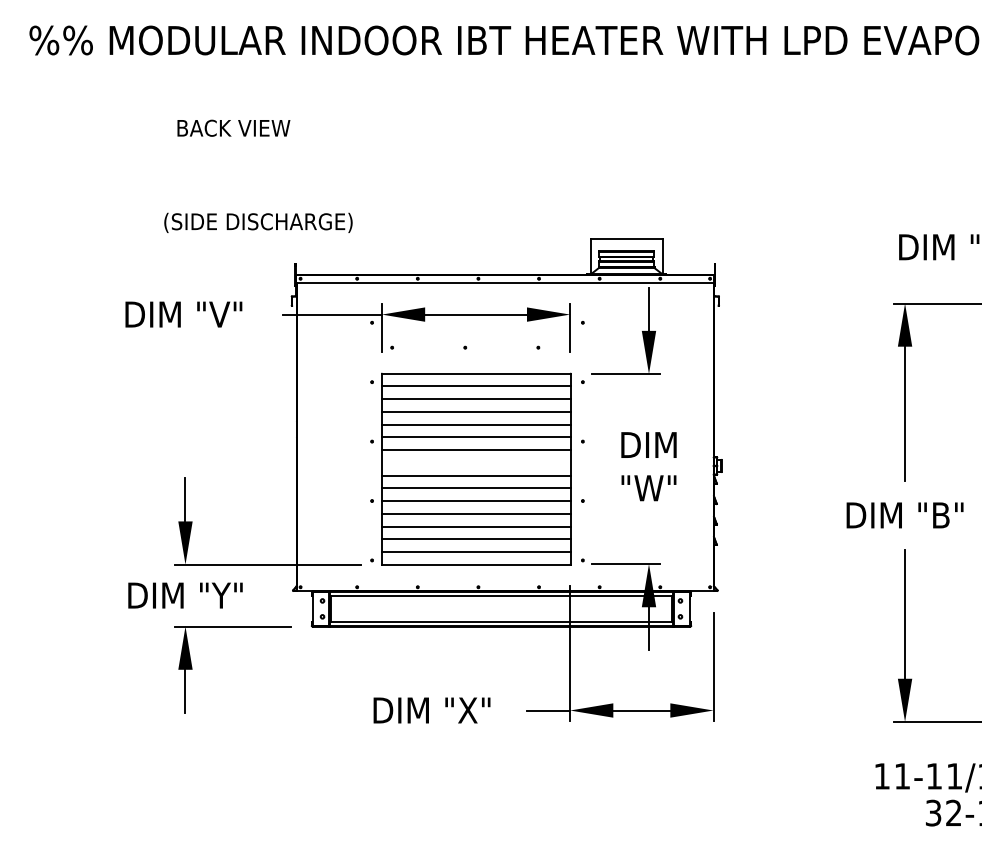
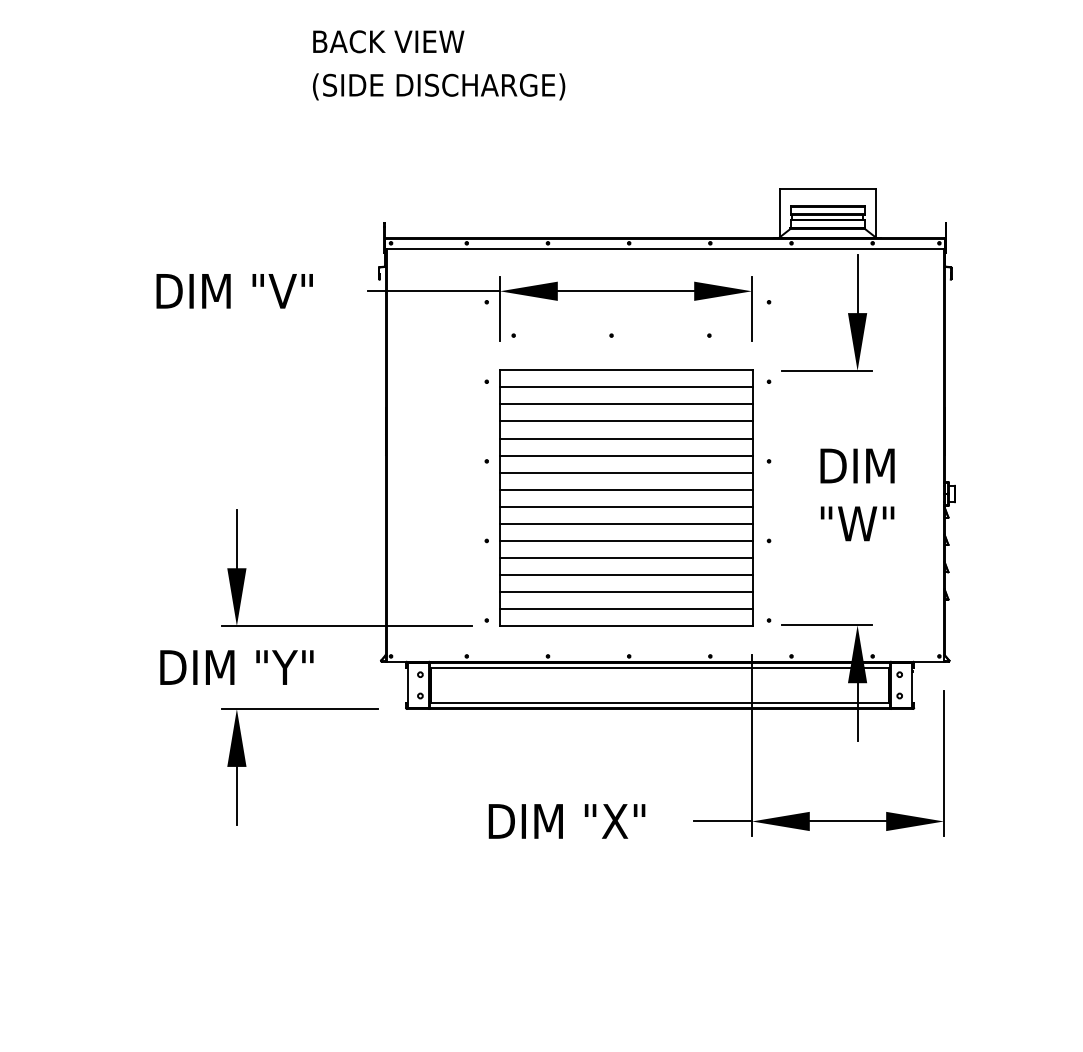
text: (233, 127) -> (388, 40), moved
text: (258, 222) -> (439, 86), moved
line: (475, 462) -> (625, 489), added

